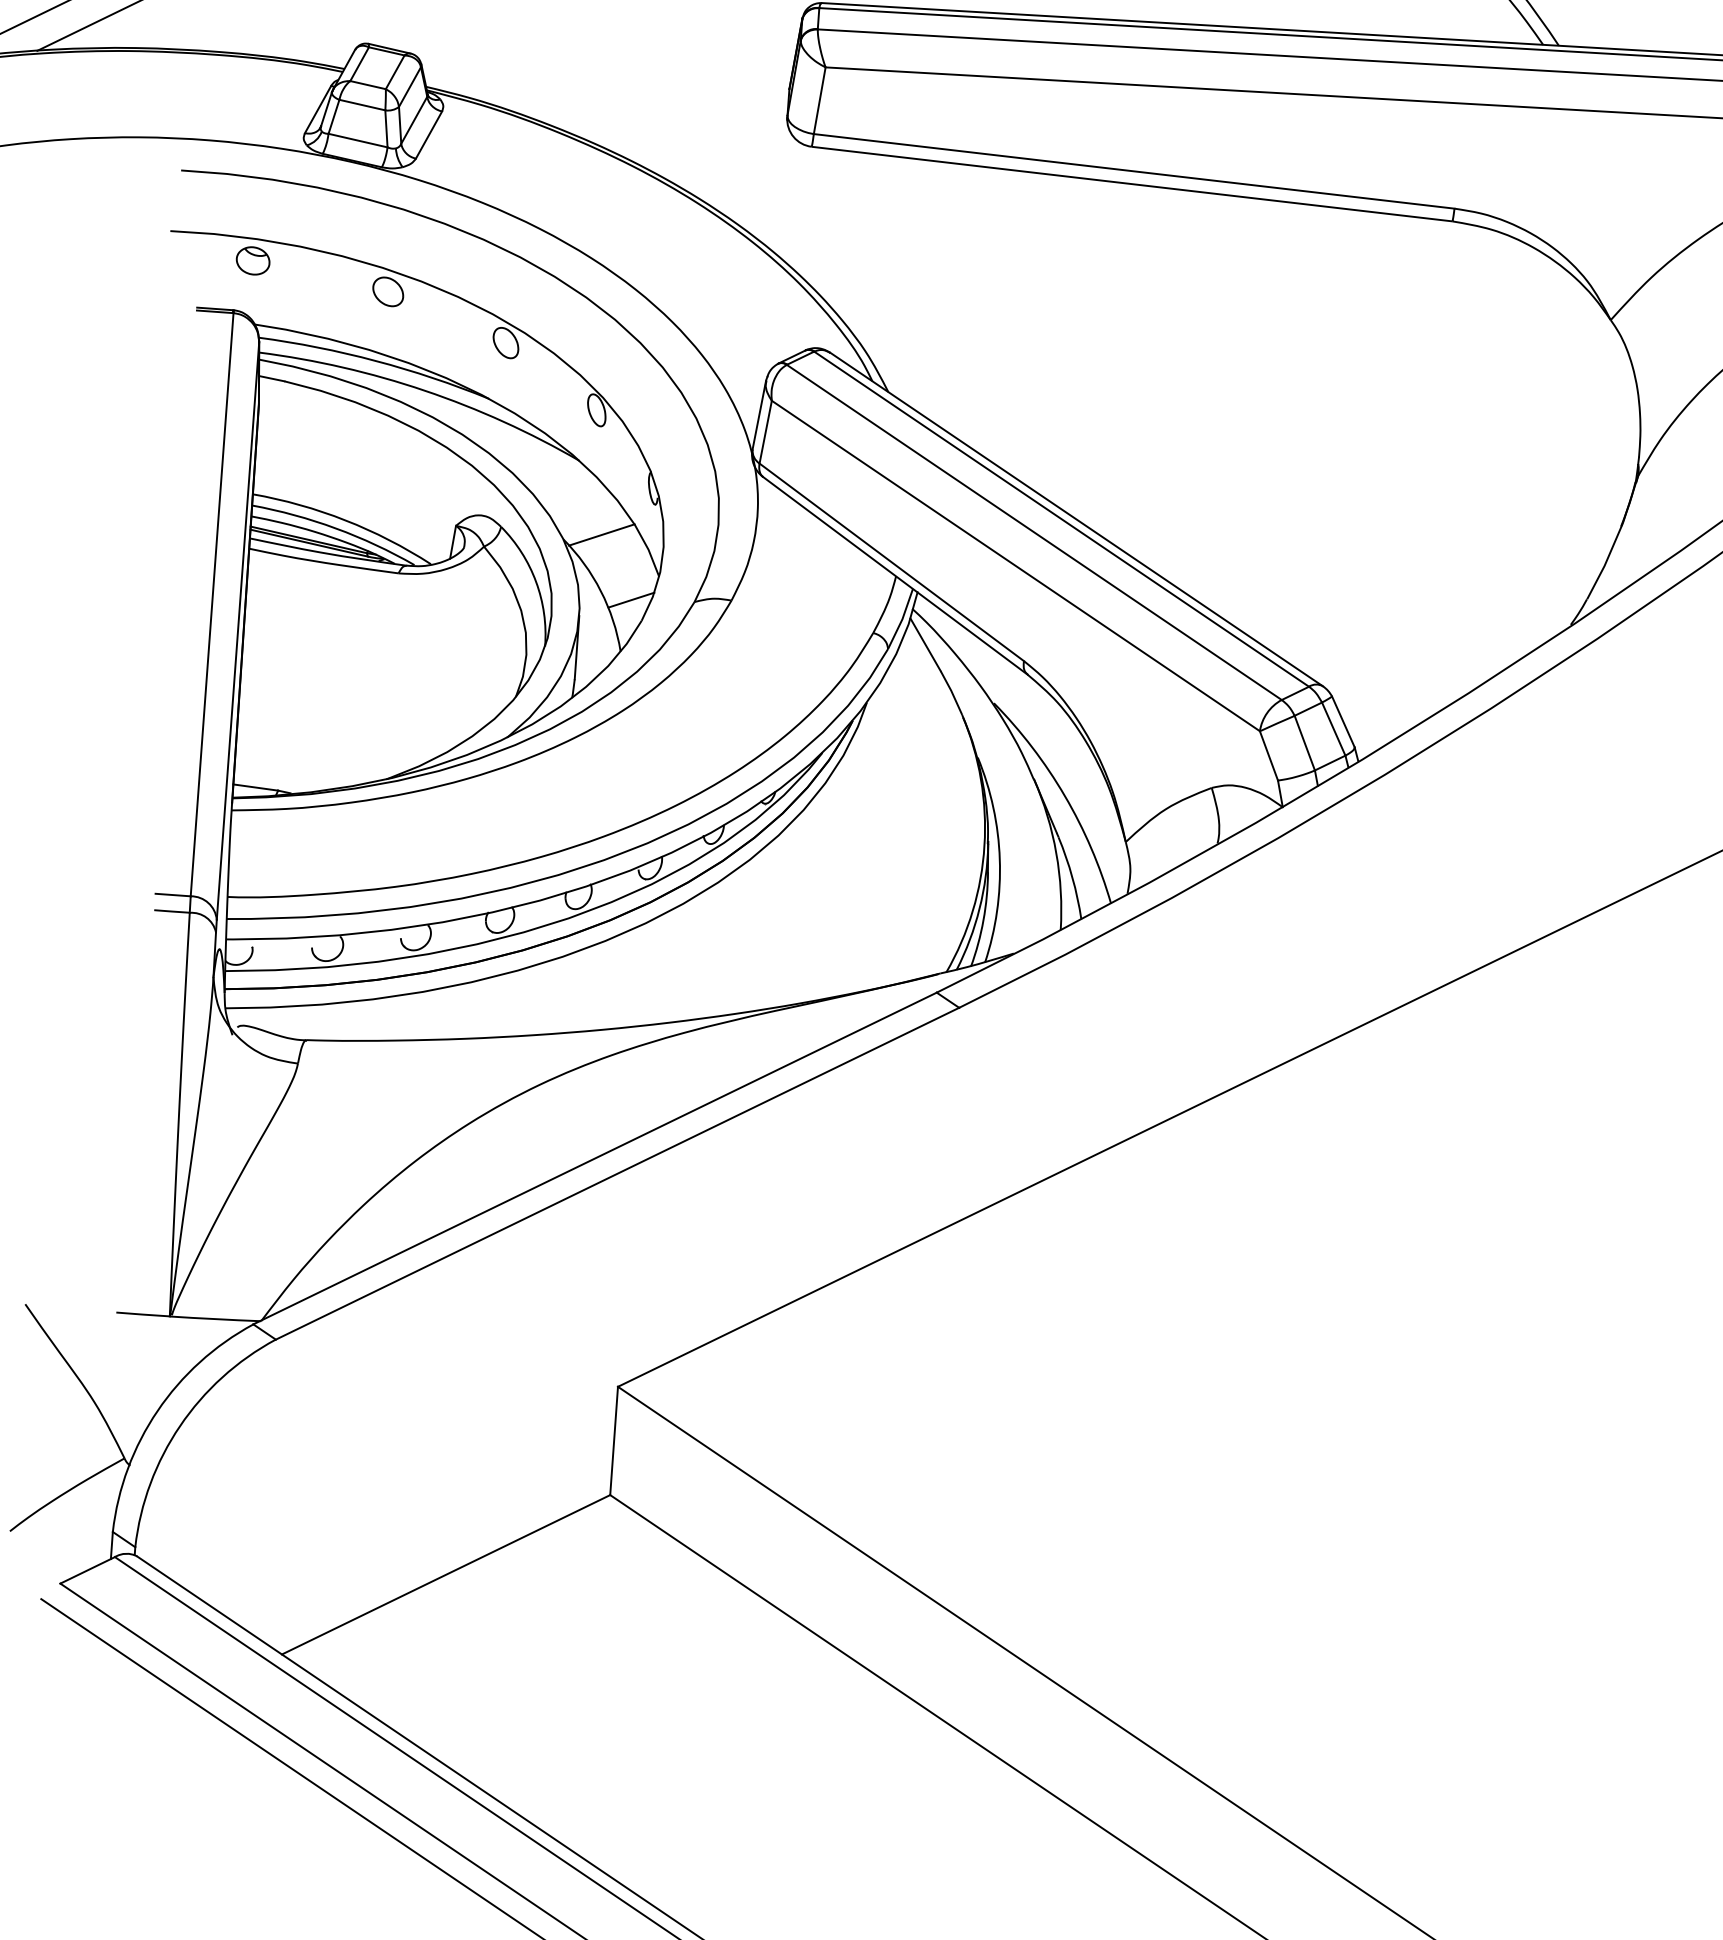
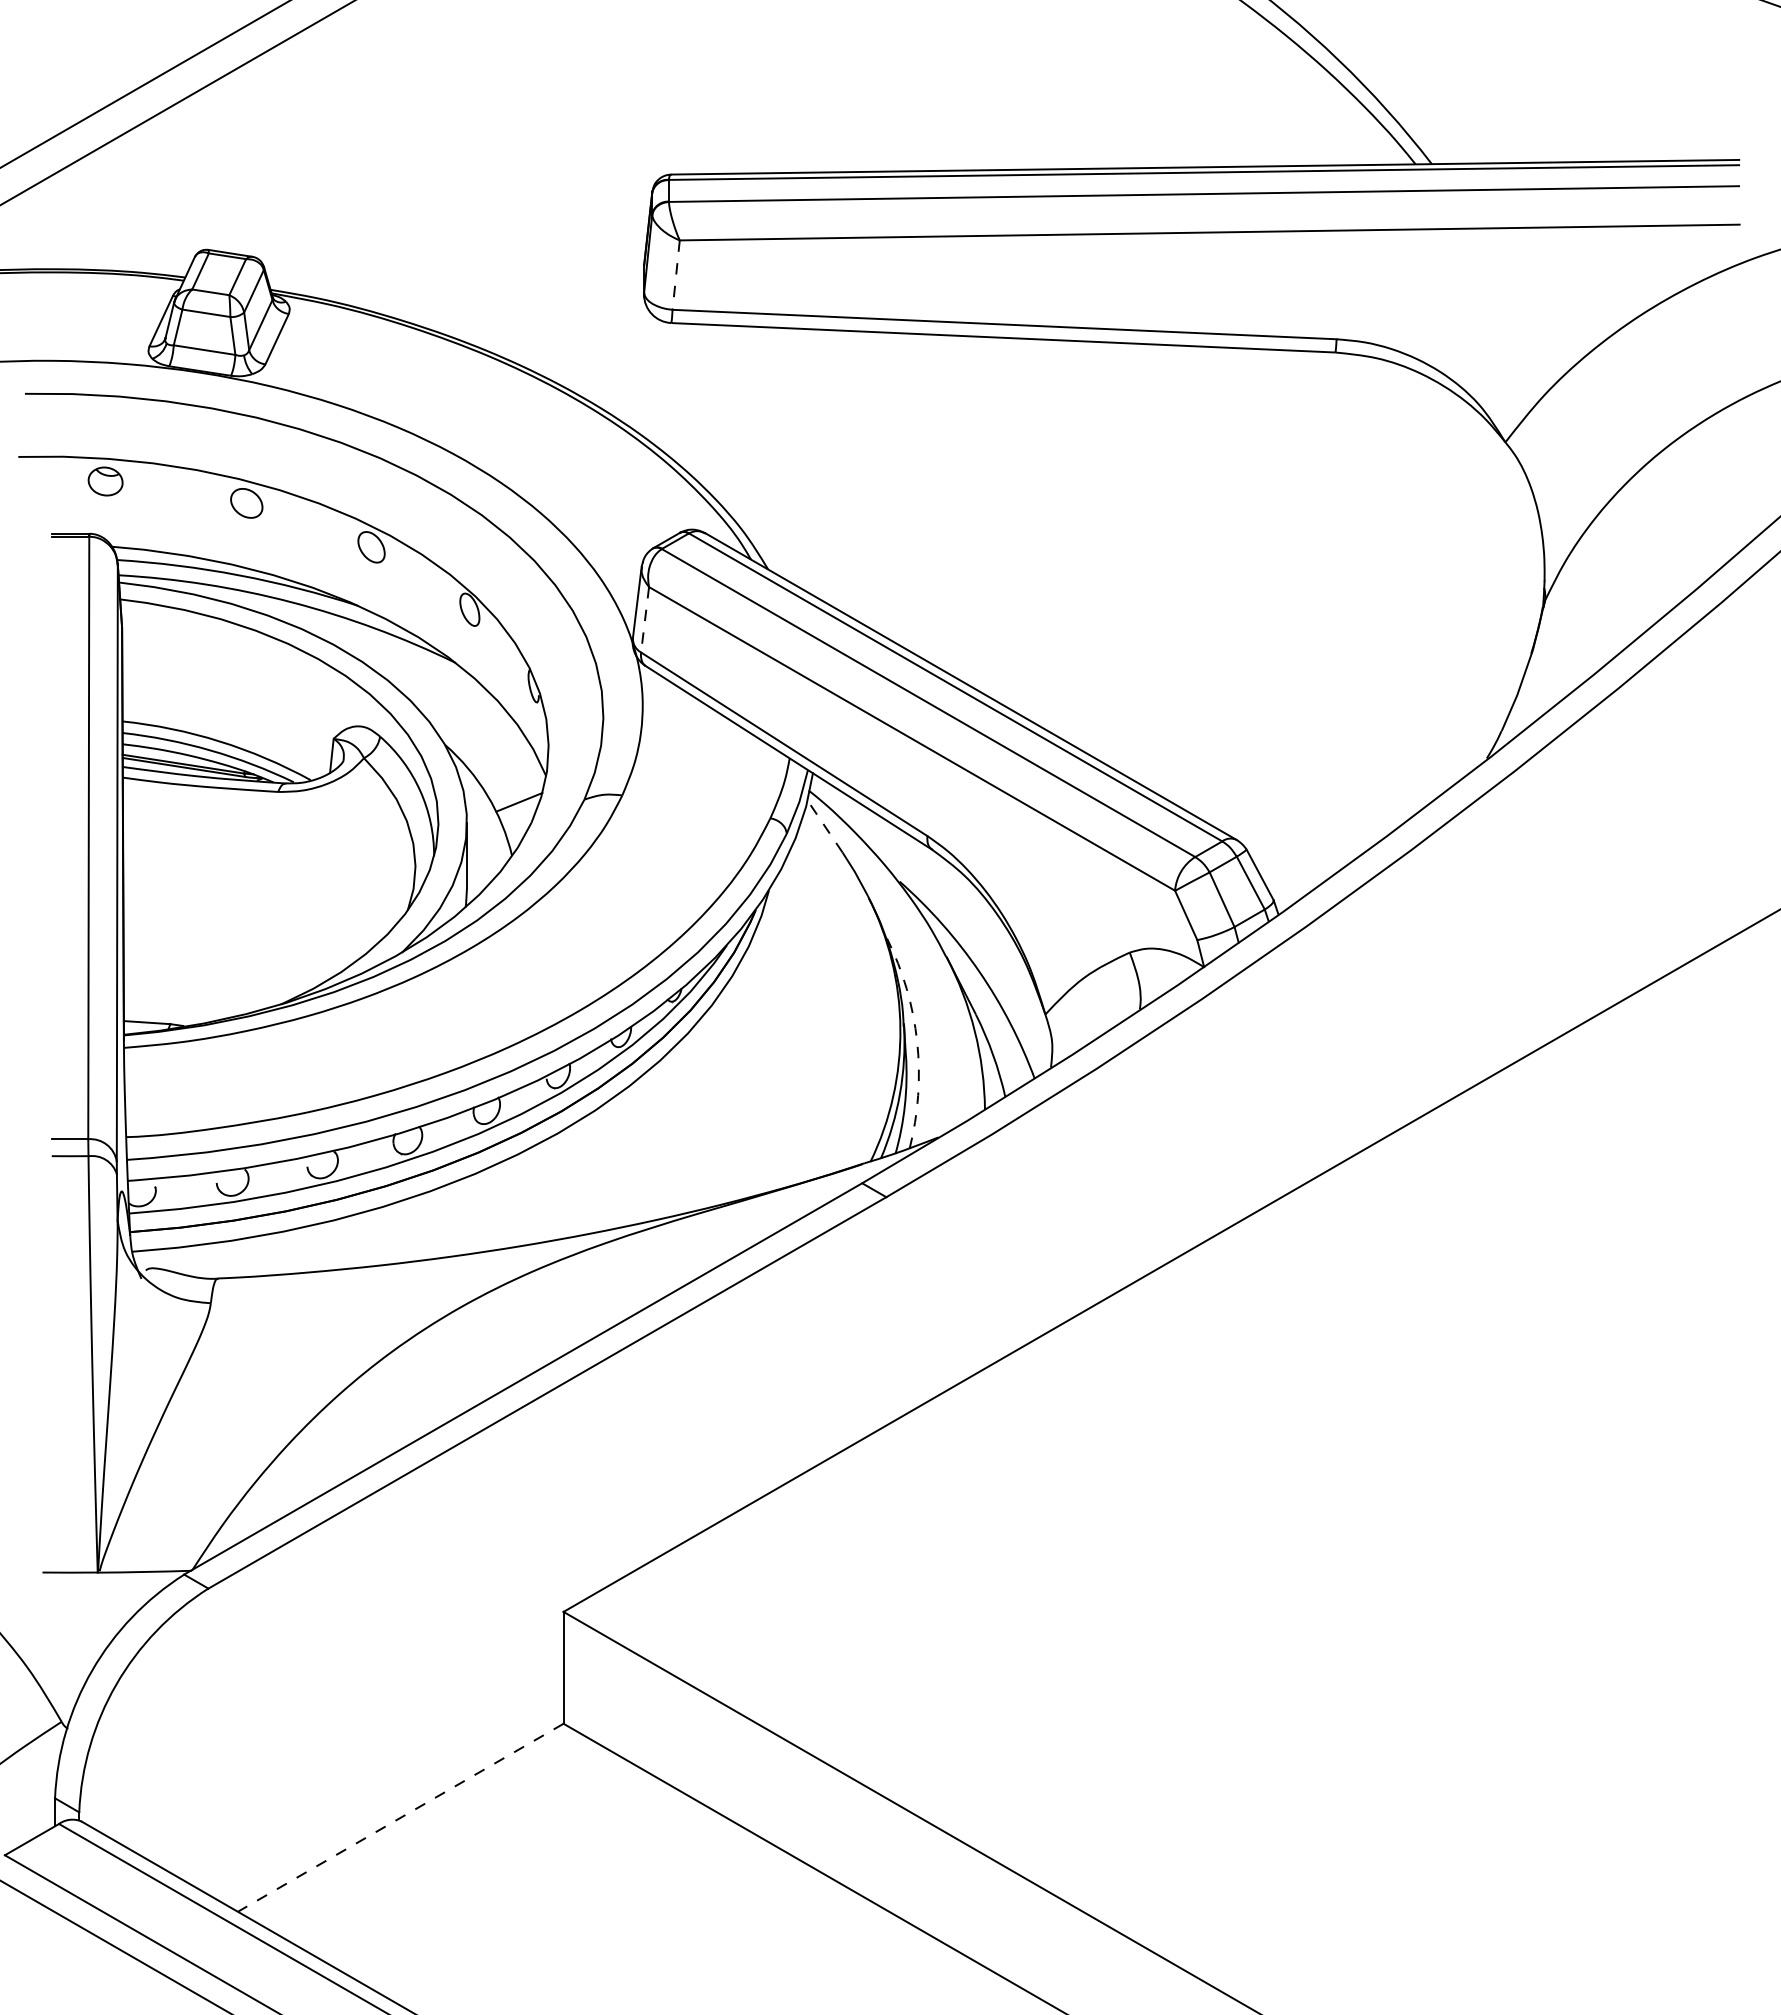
line: (820, 101) -> (676, 275), solid -> dashed
line: (766, 431) -> (645, 619), solid -> dashed
line: (602, 534) -> (484, 737), removed
line: (925, 644) -> (824, 826), solid -> dashed
arc: (1000, 859) -> (917, 1041), solid -> dashed
line: (445, 1575) -> (400, 1818), solid -> dashed

